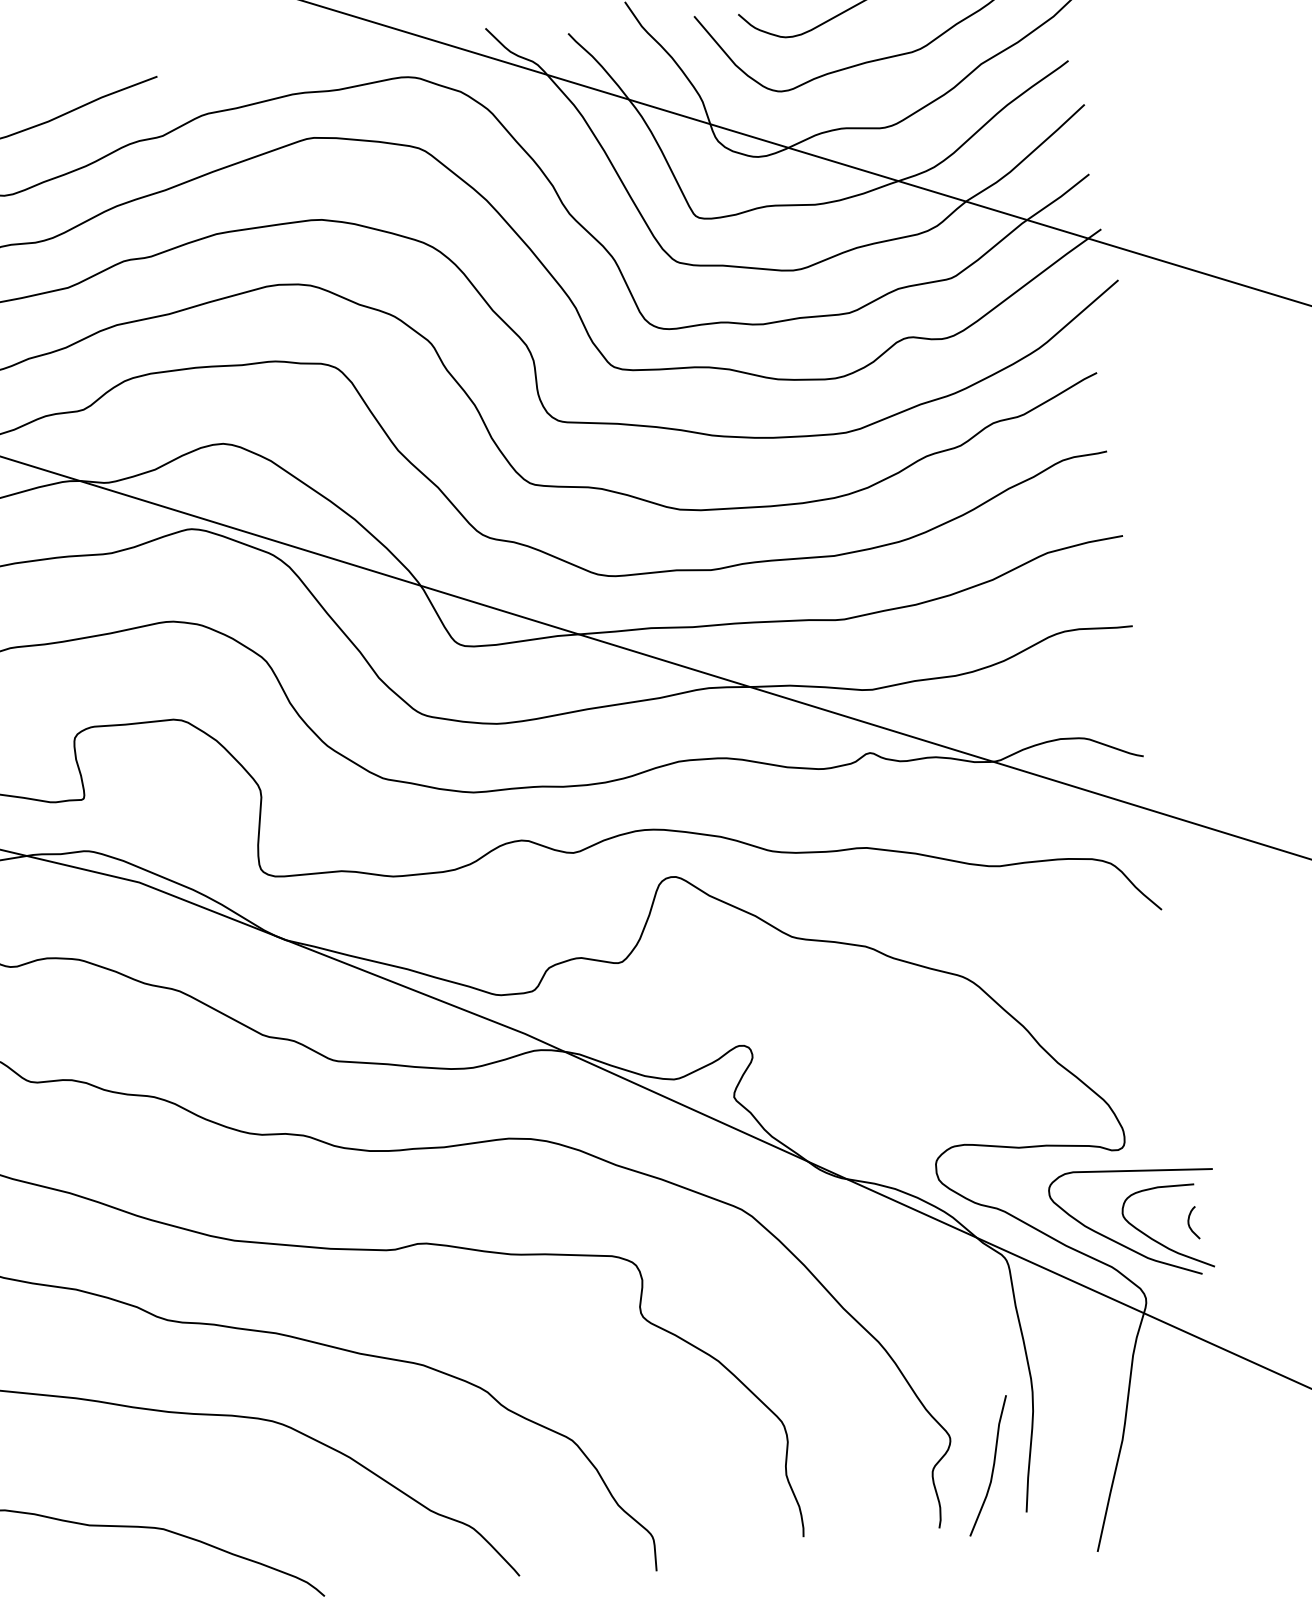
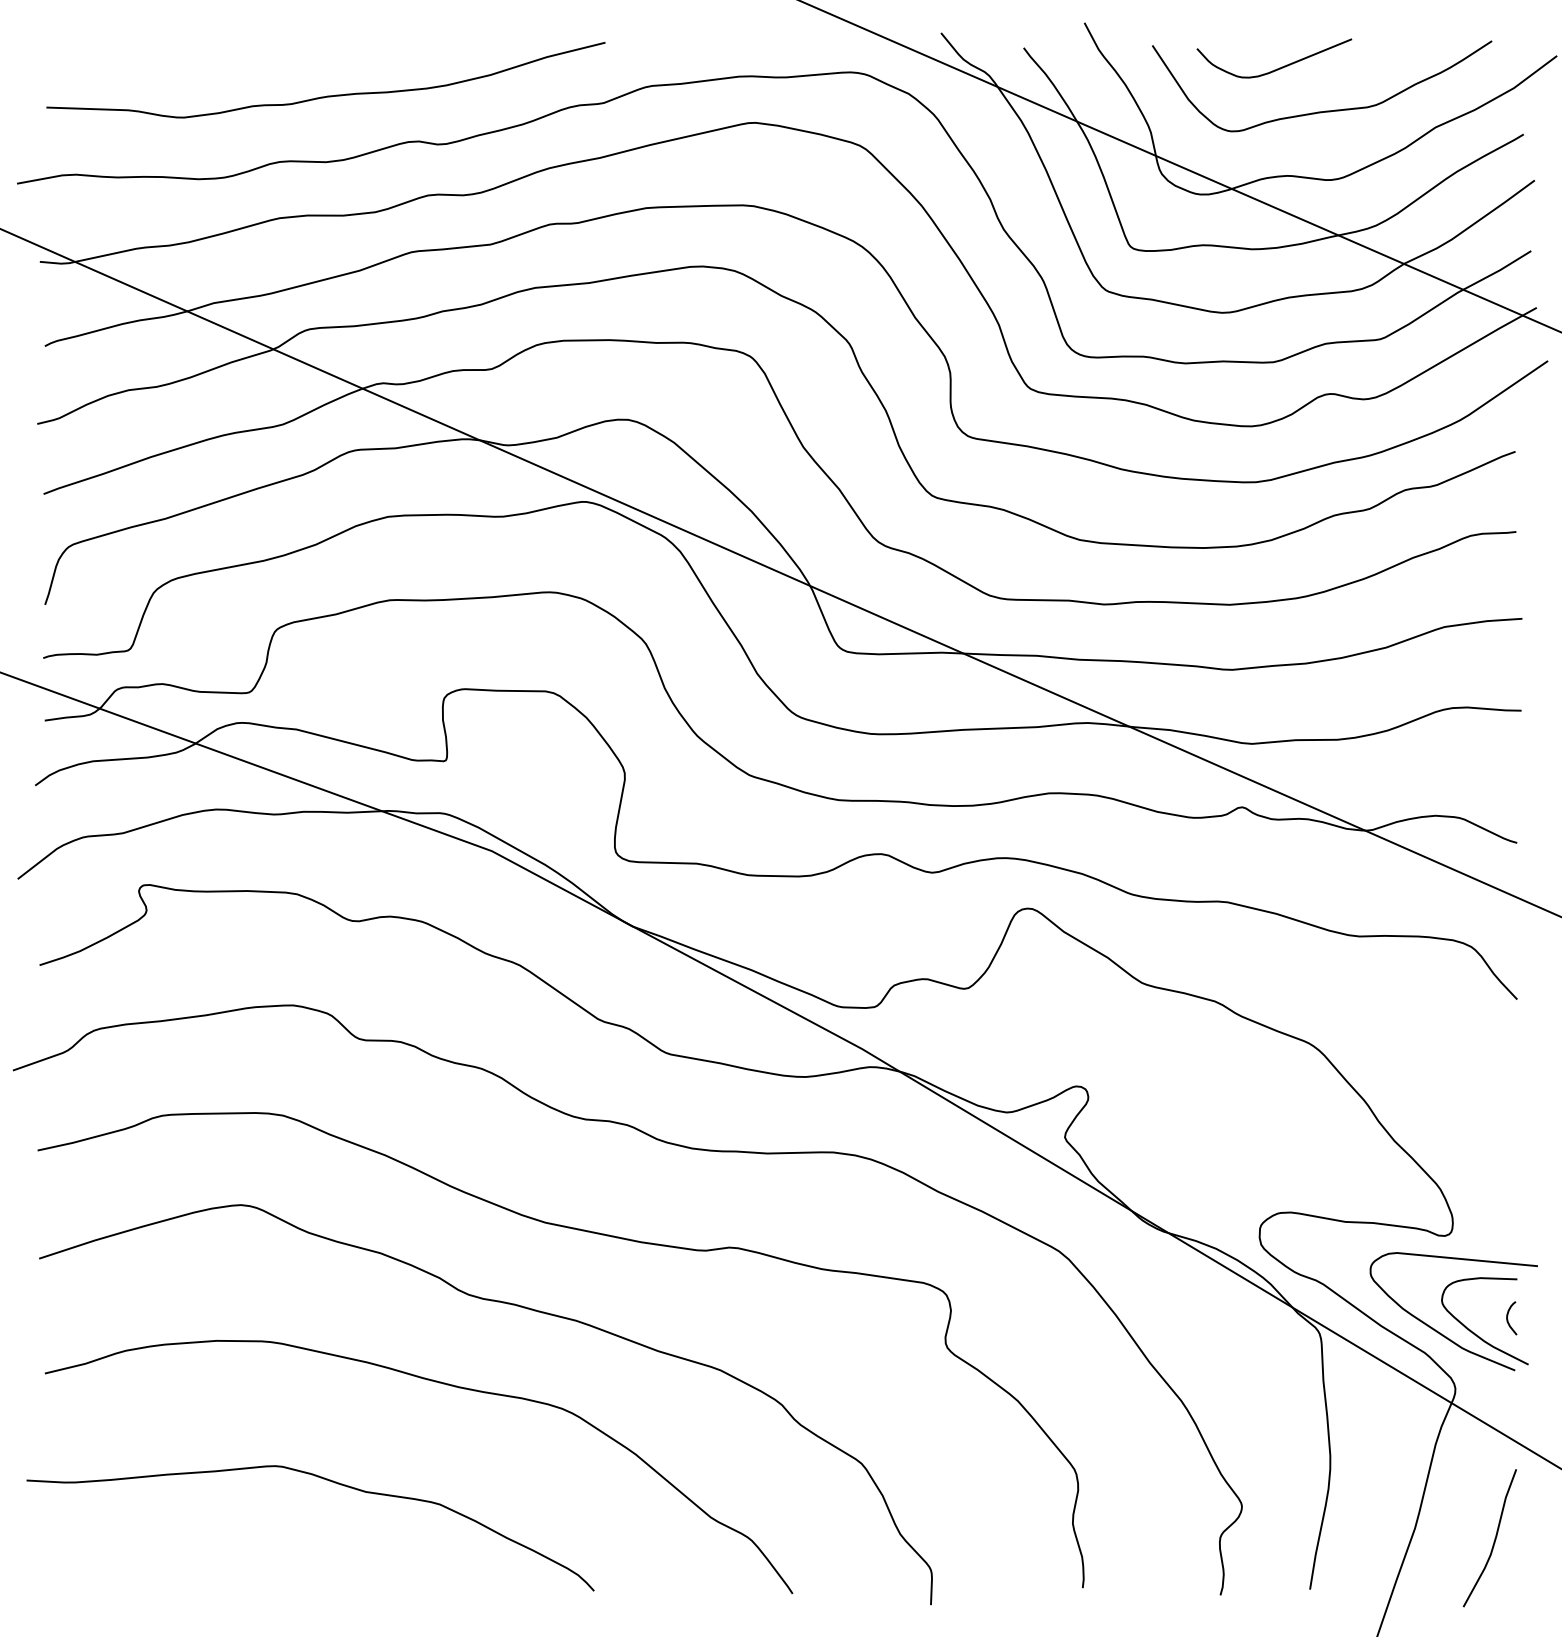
curve: (992, 1465) -> (1494, 1538), moved

